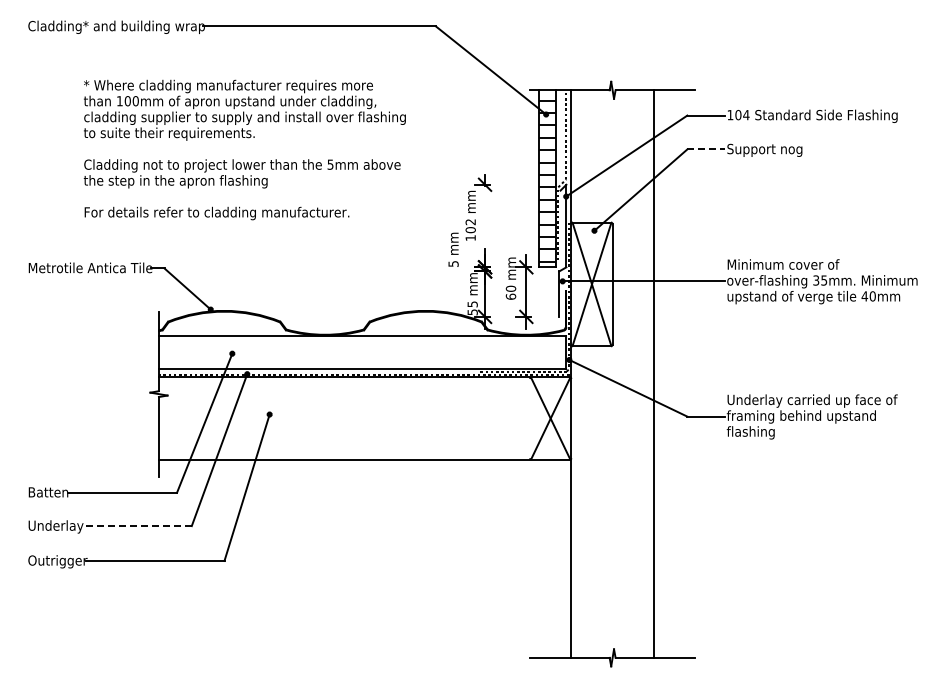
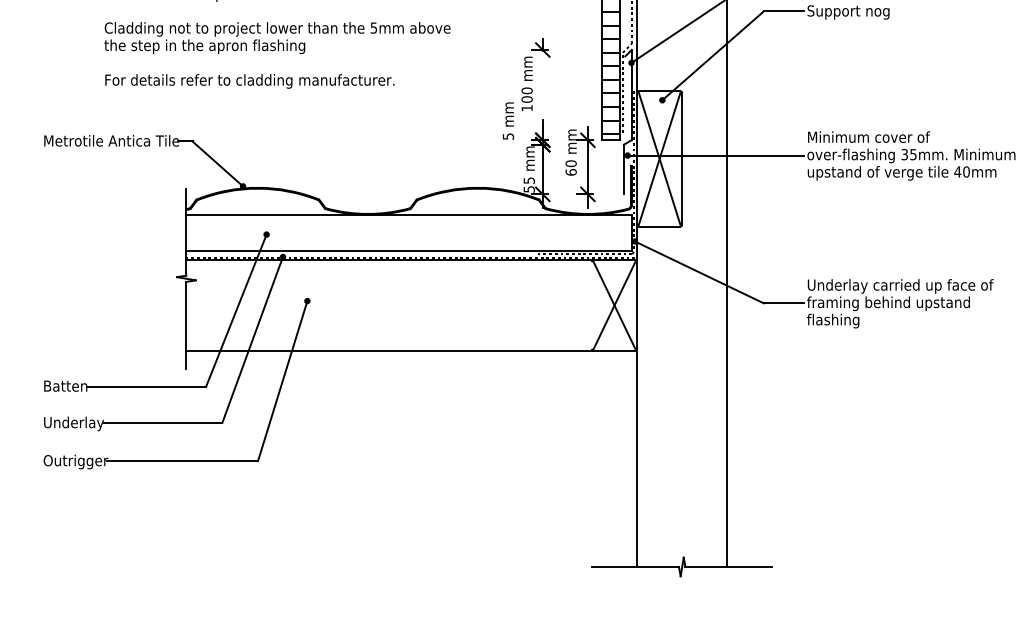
line: (705, 149) -> (783, 11), dashed -> solid
text: (470, 222) -> (526, 91), 102 -> 100
line: (137, 526) -> (162, 423), dashed -> solid

